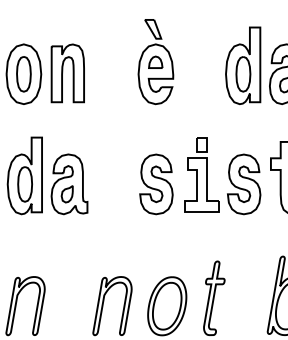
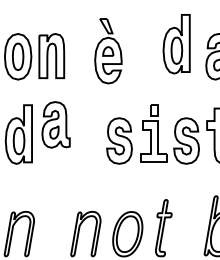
part: (155, 62) -> (108, 51), moved
part: (243, 65) -> (176, 43), moved
part: (69, 184) -> (56, 125), moved

